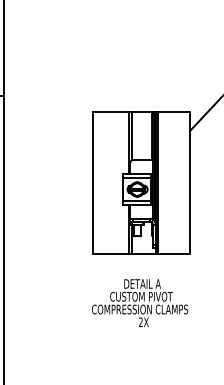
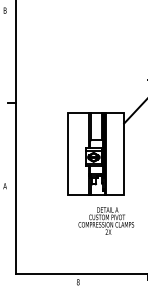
text: (140, 302) -> (106, 220), moved

